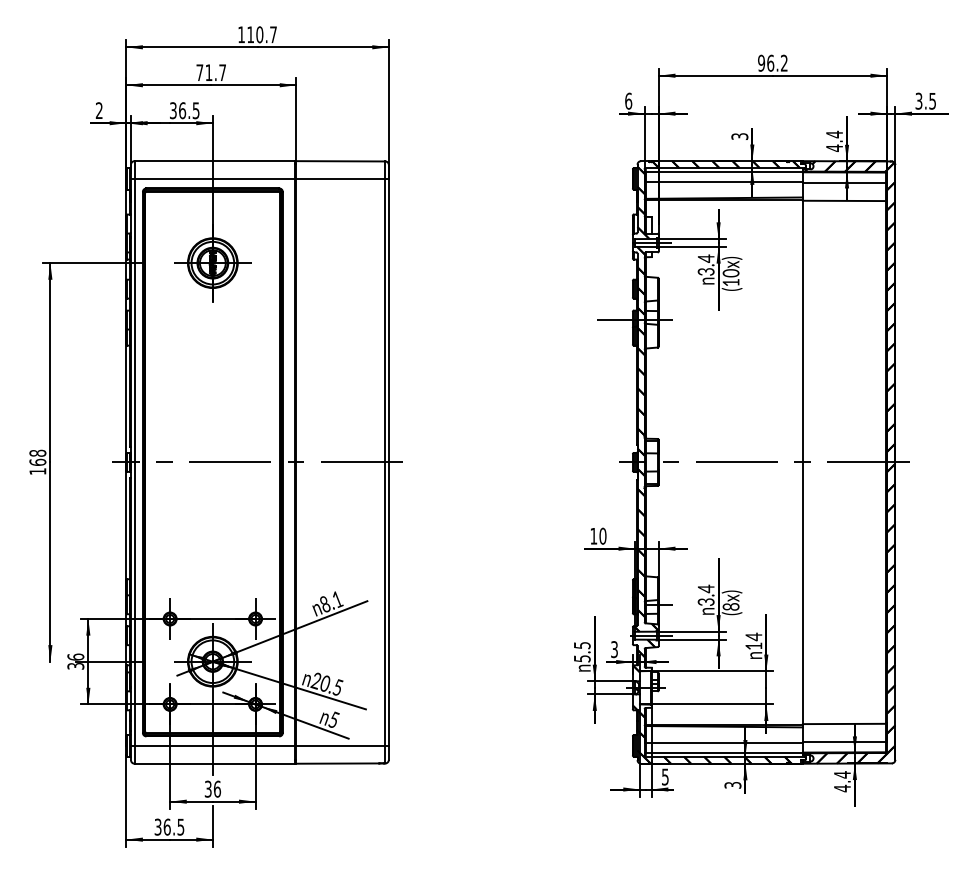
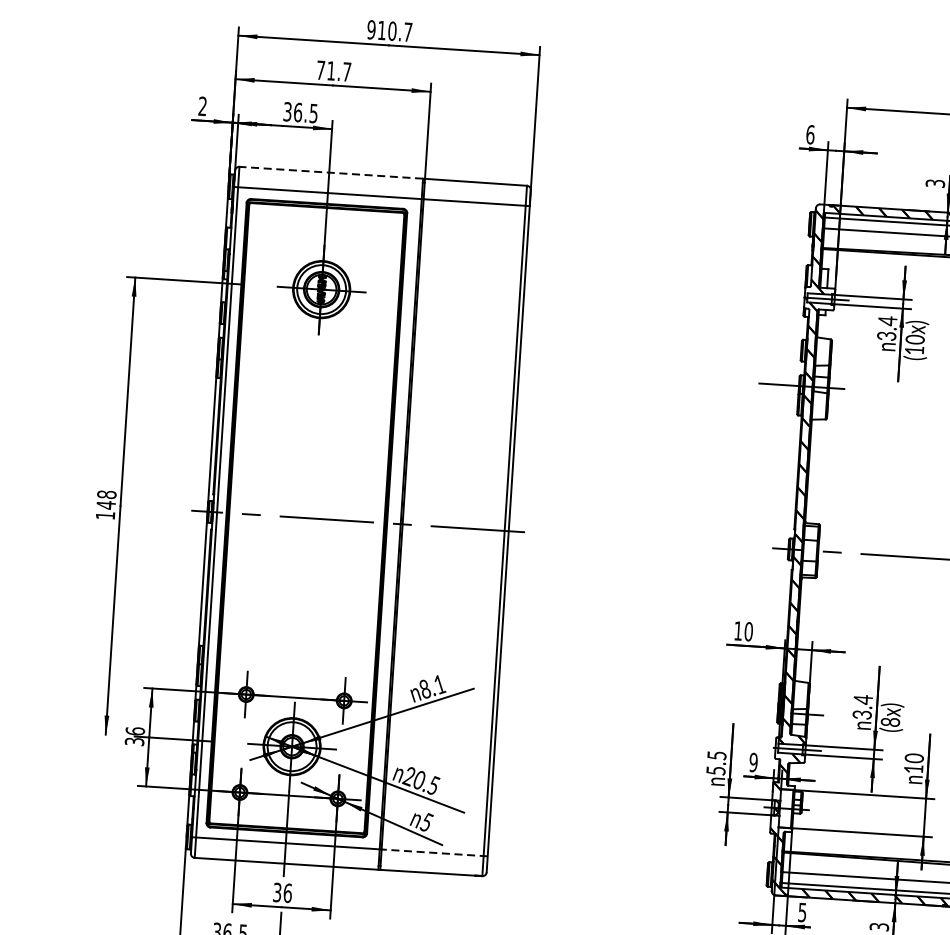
text: (241, 34) -> (371, 29), 110.7 -> 910.7
line: (214, 161) -> (331, 173), solid -> dashed
text: (37, 462) -> (105, 505), 168 -> 148
text: (753, 636) -> (913, 757), 14 -> 10
text: (614, 649) -> (753, 762), 3 -> 9
line: (342, 745) -> (434, 852), solid -> dashed

